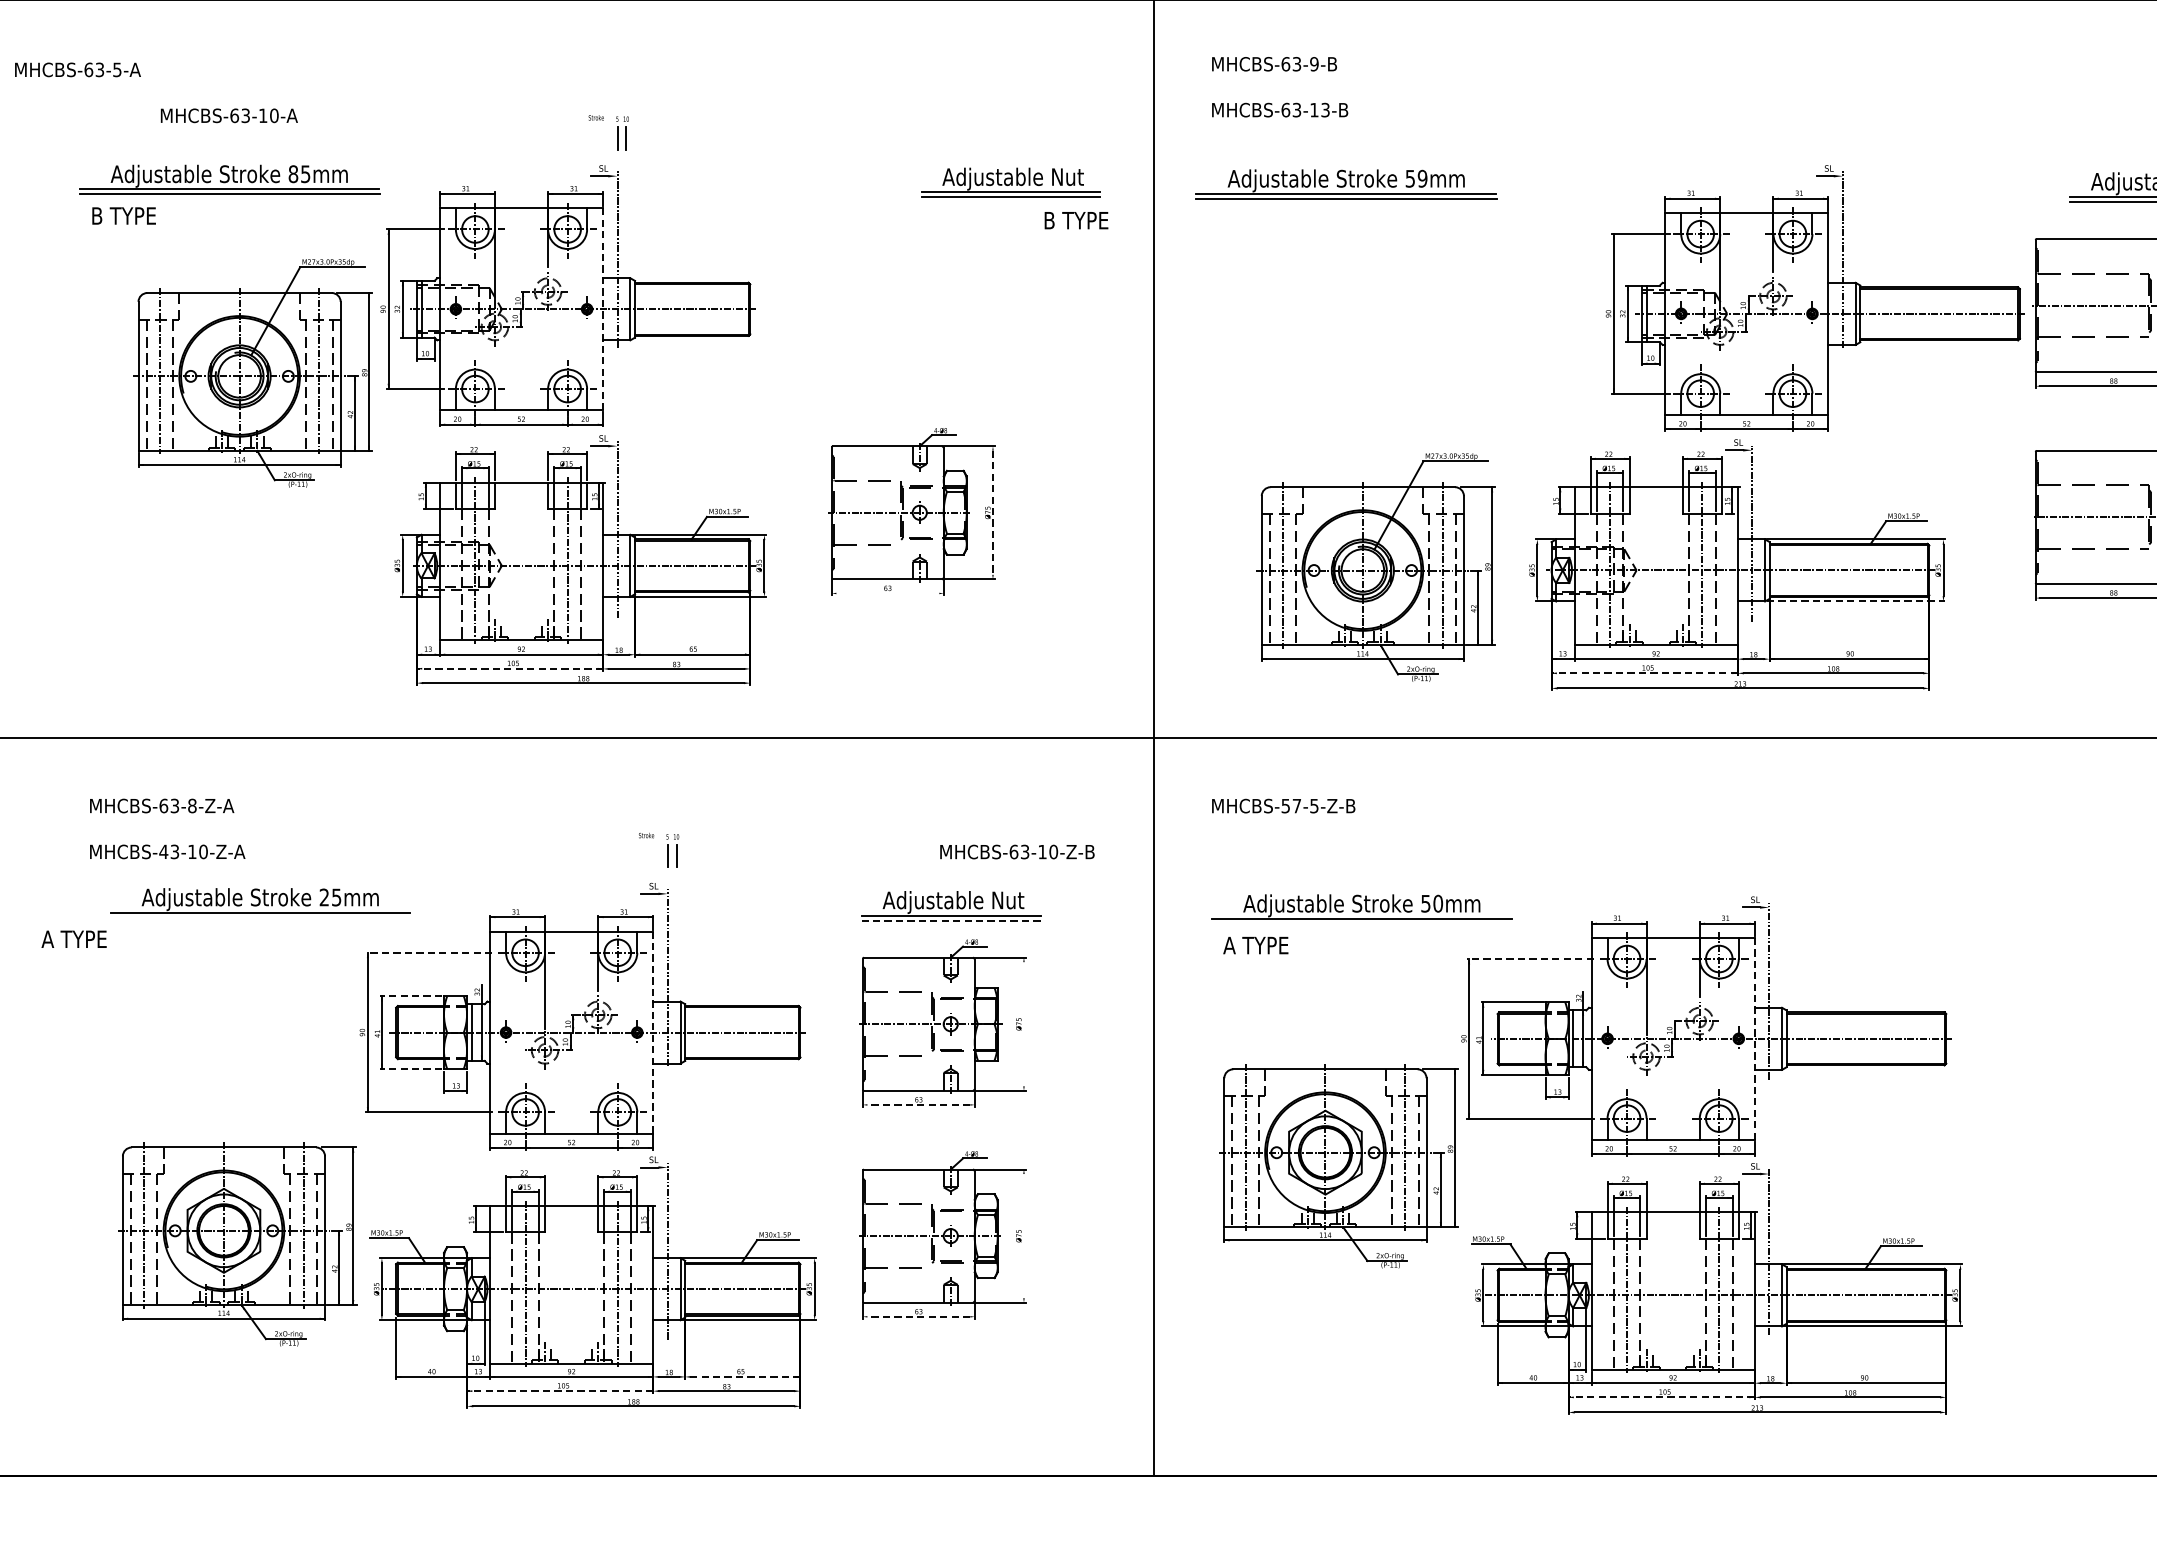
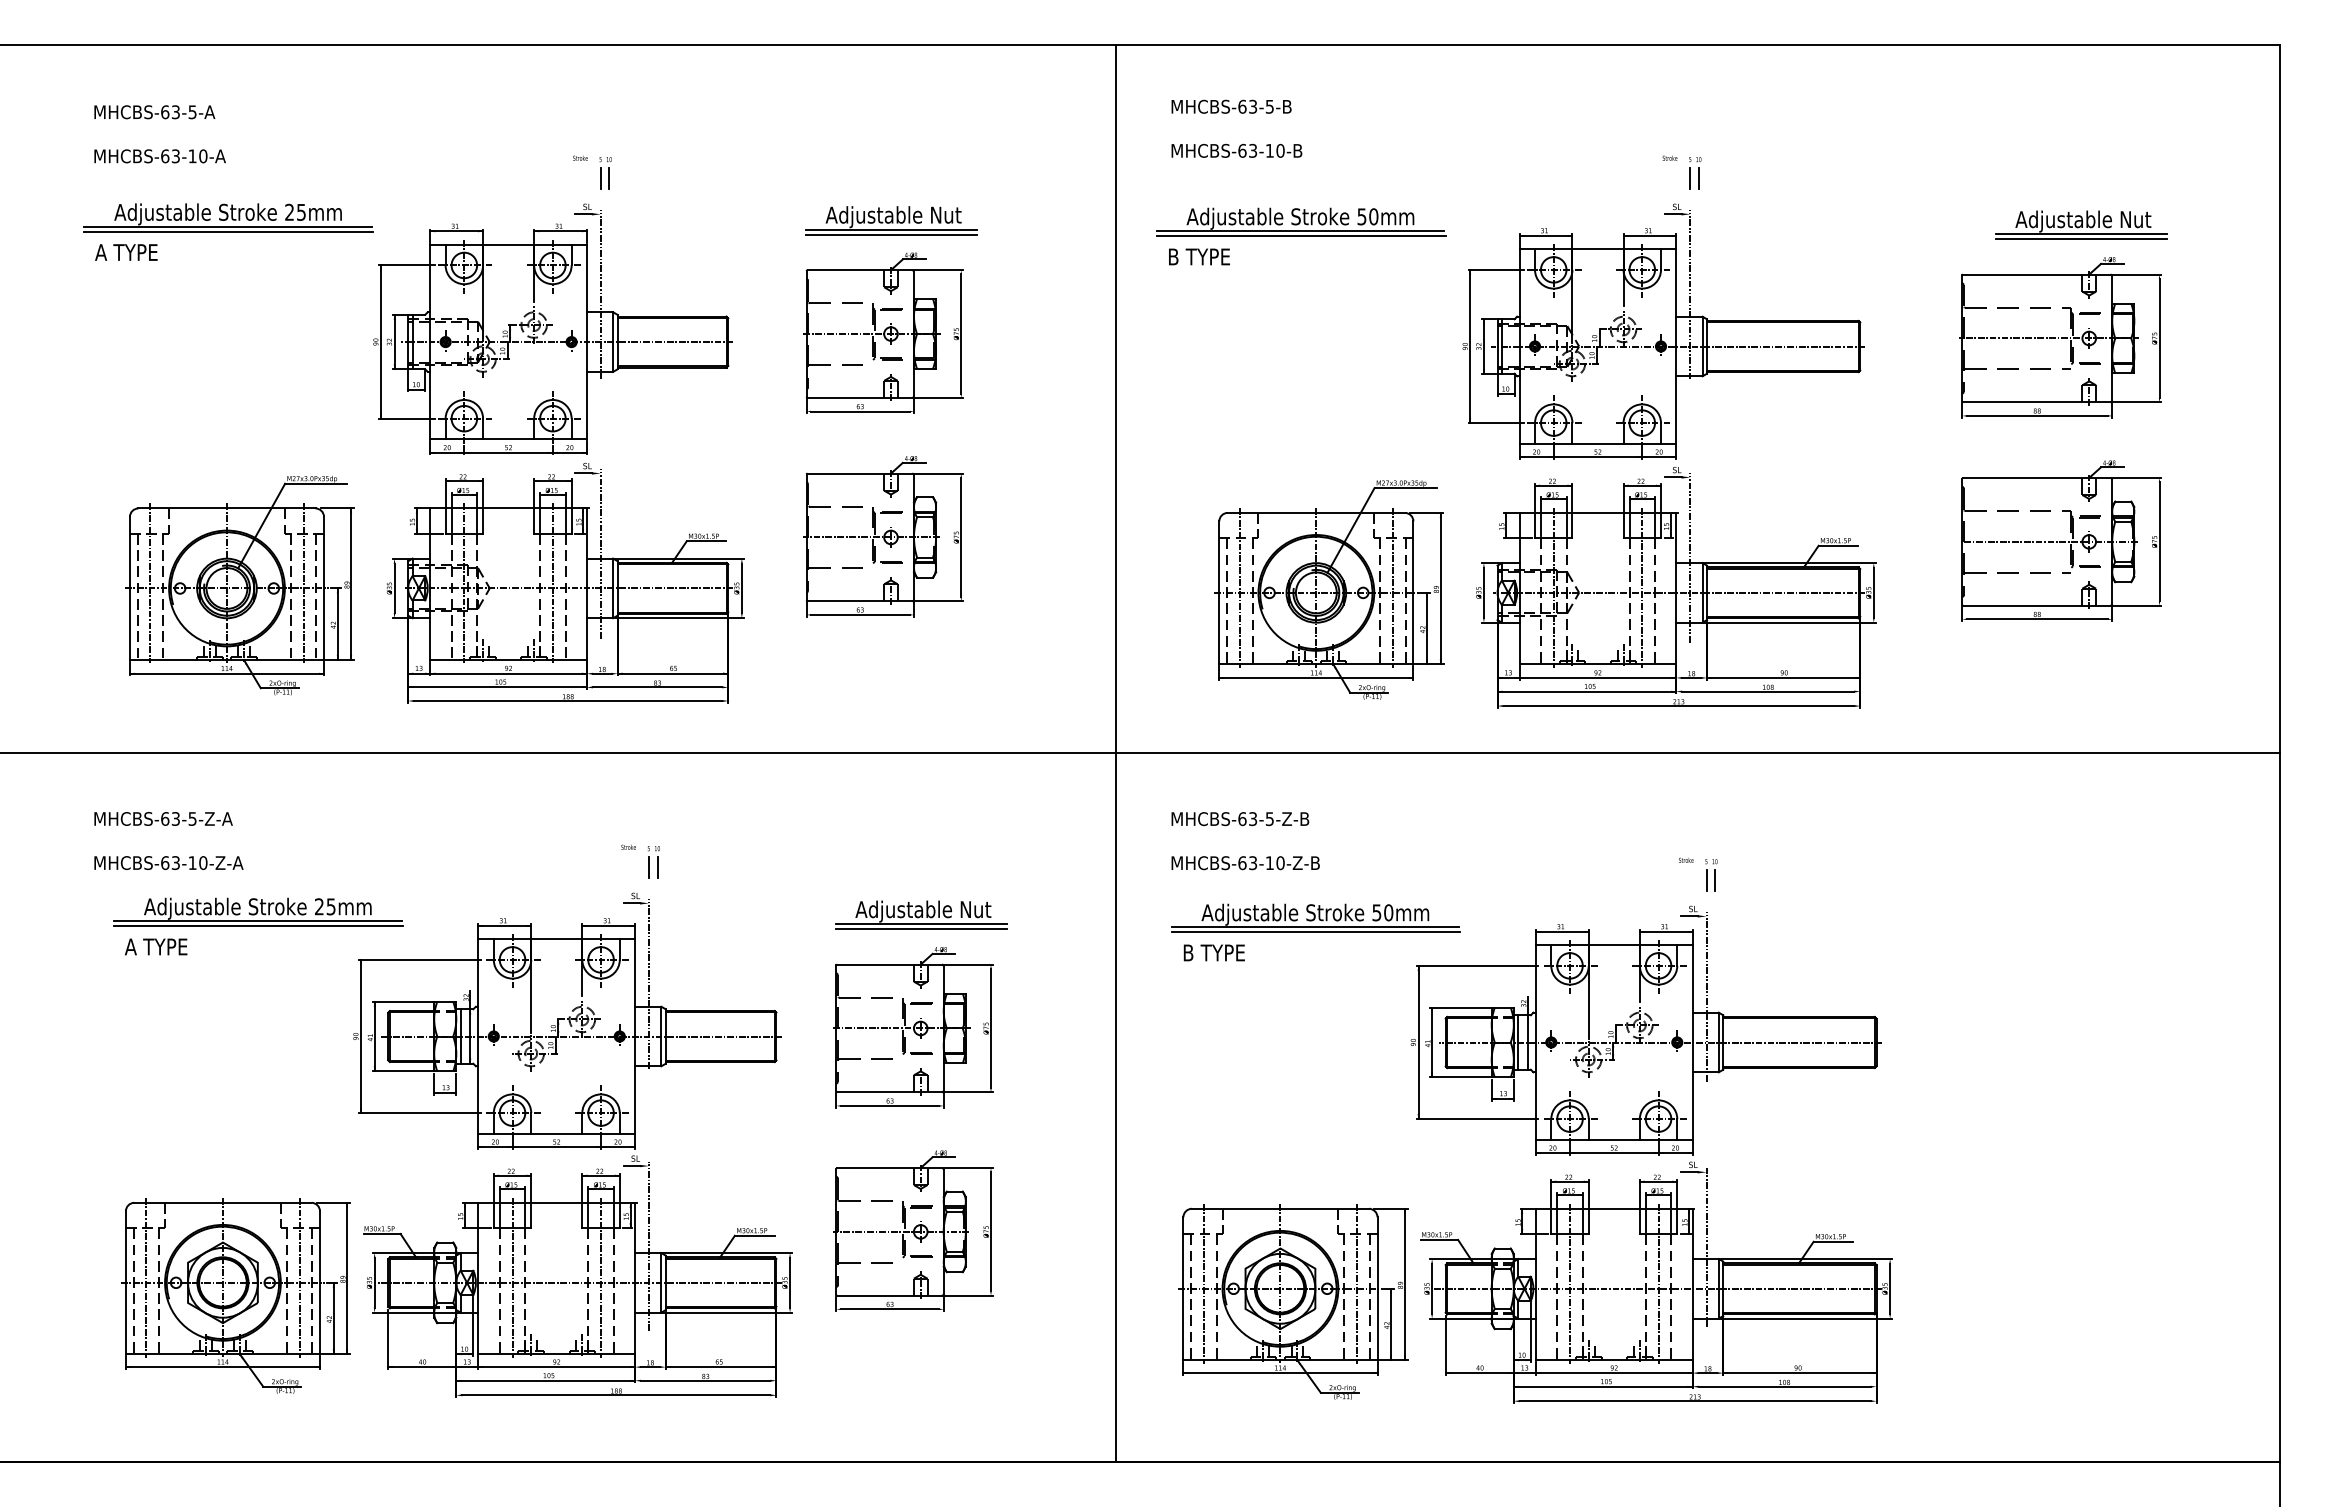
text: (1314, 63) -> (1269, 106), MHCBS-63-9-B -> MHCBS-63-5-B
text: (77, 70) -> (154, 112), moved
text: (1325, 109) -> (1280, 150), MHCBS-63-13-B -> MHCBS-63-10-B
text: (228, 115) -> (159, 156), moved
part: (1751, 132) -> (1689, 172), added
text: (293, 173) -> (289, 211), 85mm -> 25mm
text: (1422, 178) -> (1373, 216), 59mm -> 50mm
part: (1010, 182) -> (891, 220), moved
text: (97, 215) -> (101, 252), B TYPE -> A TYPE
text: (1076, 220) -> (1199, 256), moved
part: (1815, 298) -> (1663, 331), moved
part: (911, 299) -> (883, 332), added
line: (602, 309) -> (586, 342), dashed -> solid
part: (252, 373) -> (239, 585), moved
line: (993, 512) -> (961, 537), dashed -> solid
line: (886, 593) -> (859, 614), added
line: (1855, 601) -> (1789, 622), dashed -> solid
line: (509, 669) -> (497, 687), dashed -> solid
line: (1644, 673) -> (1586, 691), dashed -> solid
text: (192, 805) -> (192, 818), MHCBS-63-8-Z-A -> MHCBS-63-5-Z-A
text: (1291, 806) -> (1247, 819), MHCBS-57-5-Z-B -> MHCBS-63-5-Z-B
text: (163, 852) -> (164, 863), MHCBS-43-10-Z-A -> MHCBS-63-10-Z-A
text: (1017, 852) -> (1245, 863), moved
part: (1769, 863) -> (1706, 874), added
line: (260, 918) -> (258, 926), added
line: (951, 921) -> (921, 929), dashed -> solid
line: (1361, 924) -> (1315, 932), added
text: (74, 938) -> (156, 946), moved
text: (1229, 945) -> (1188, 952), A TYPE -> B TYPE
line: (428, 952) -> (419, 959), dashed -> solid
line: (1530, 958) -> (1477, 965), dashed -> solid
line: (410, 996) -> (402, 1001), dashed -> solid
line: (1024, 1024) -> (991, 1028), added
line: (653, 1033) -> (635, 1037), dashed -> solid
line: (1754, 1039) -> (1692, 1043), dashed -> solid
line: (410, 1069) -> (402, 1071), dashed -> solid
line: (918, 1104) -> (889, 1105), dashed -> solid
part: (1339, 1165) -> (1293, 1301), moved
line: (1024, 1235) -> (991, 1231), added
part: (237, 1244) -> (235, 1295), moved
line: (918, 1316) -> (889, 1309), dashed -> solid
line: (742, 1377) -> (720, 1367), dashed -> solid
line: (559, 1390) -> (545, 1380), dashed -> solid
line: (1660, 1397) -> (1602, 1386), dashed -> solid

